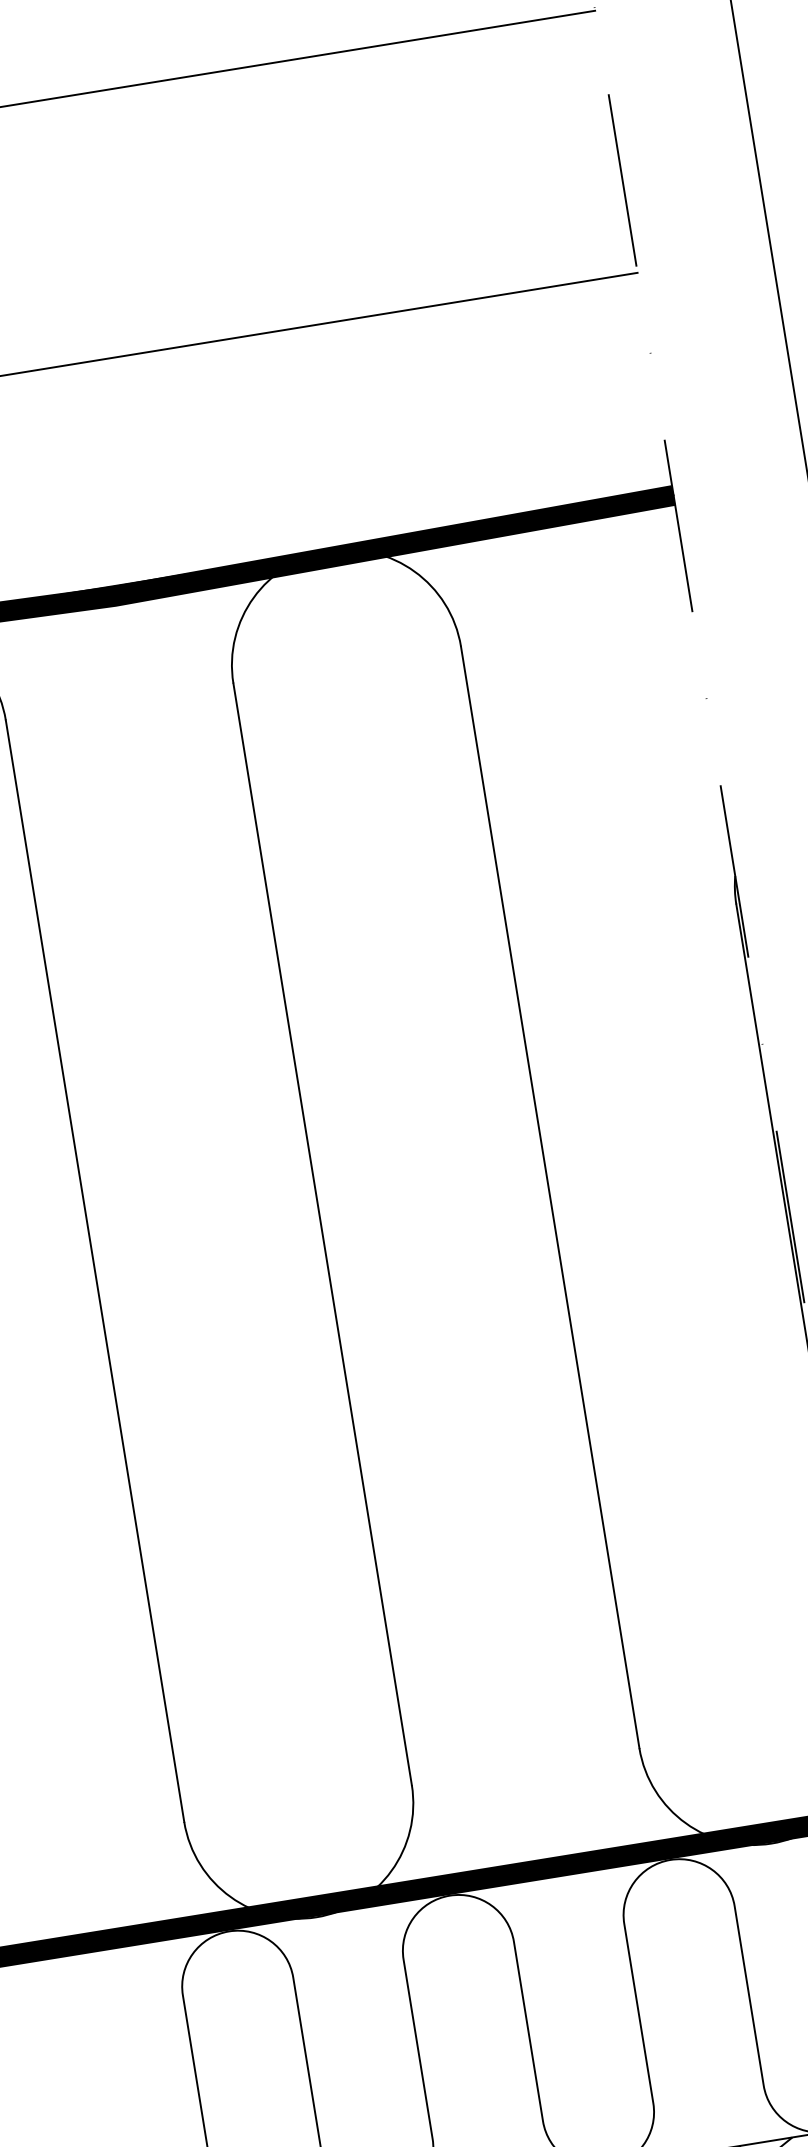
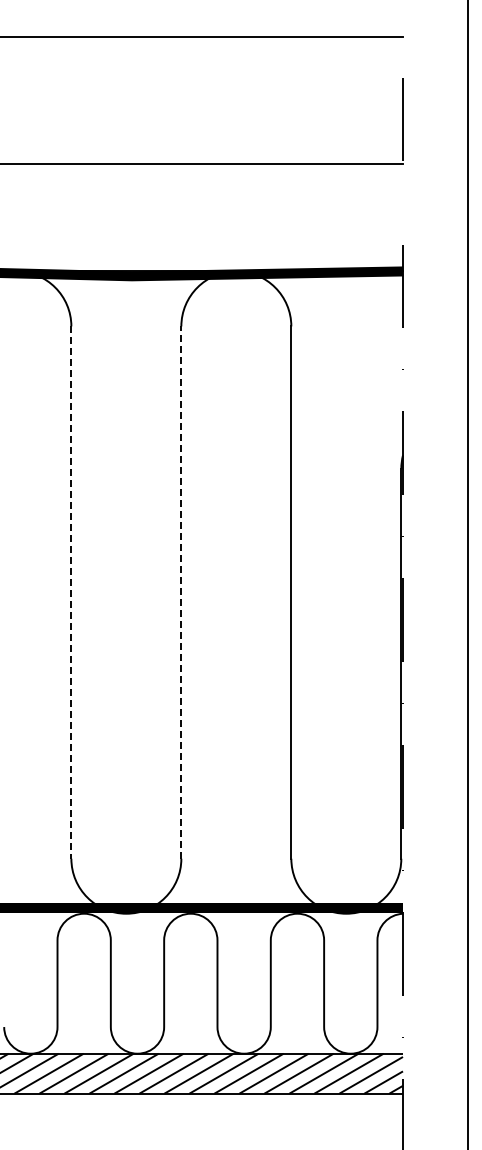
line: (322, 1234) -> (181, 592), solid -> dashed
line: (95, 1272) -> (71, 593), solid -> dashed

